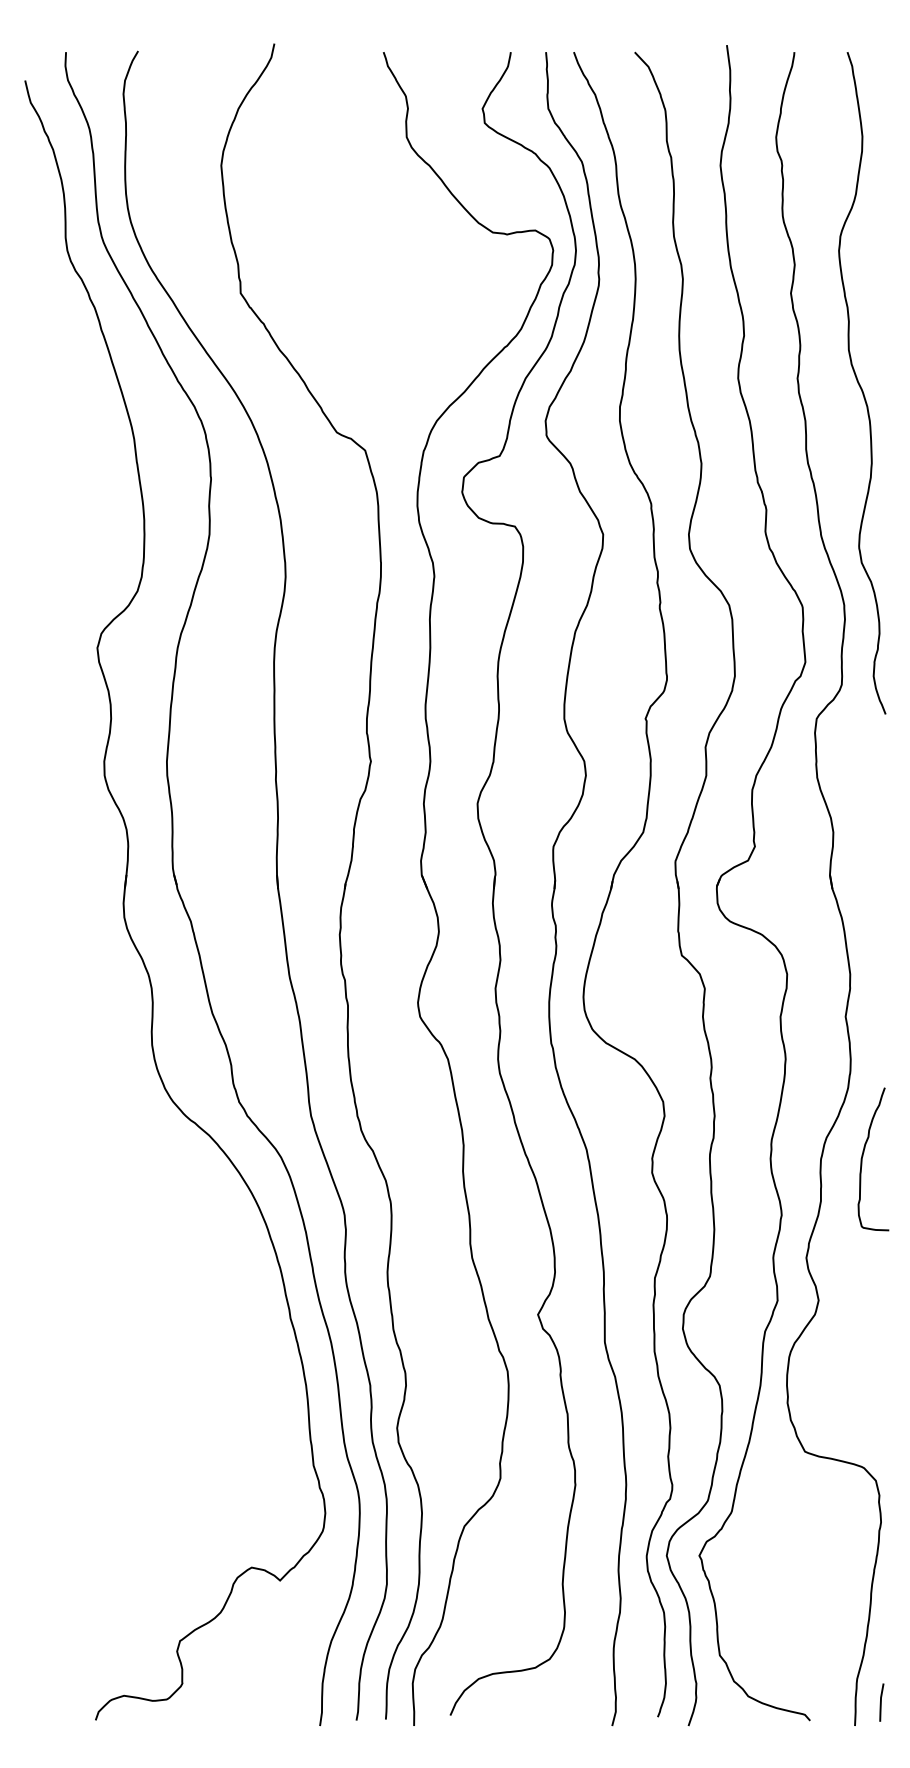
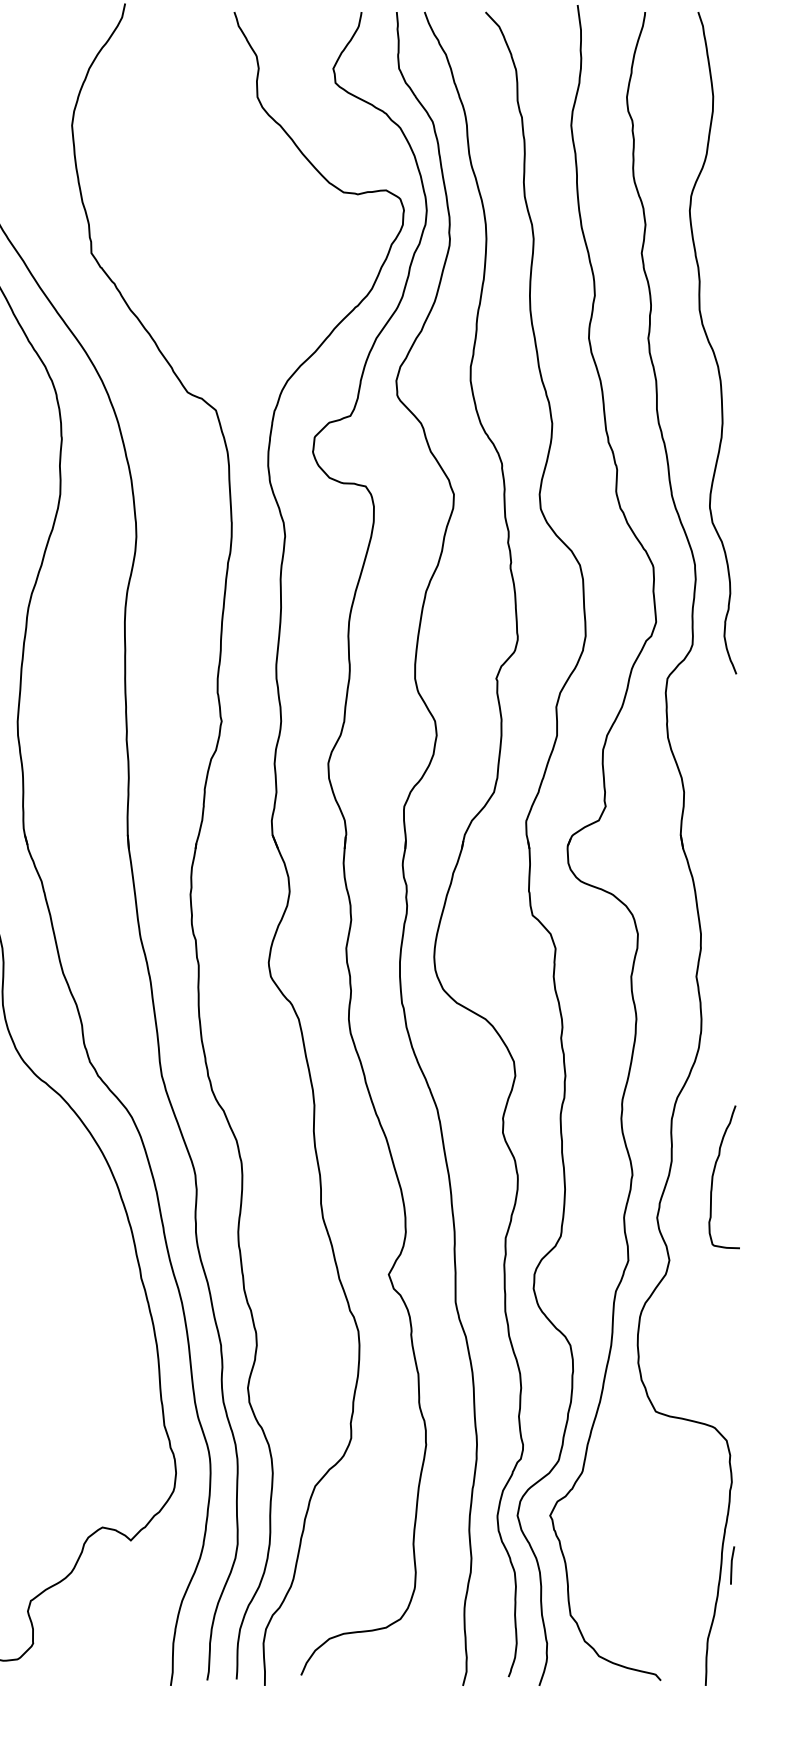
curve: (863, 1156) -> (714, 1174), moved
line: (881, 1702) -> (732, 1565), moved

